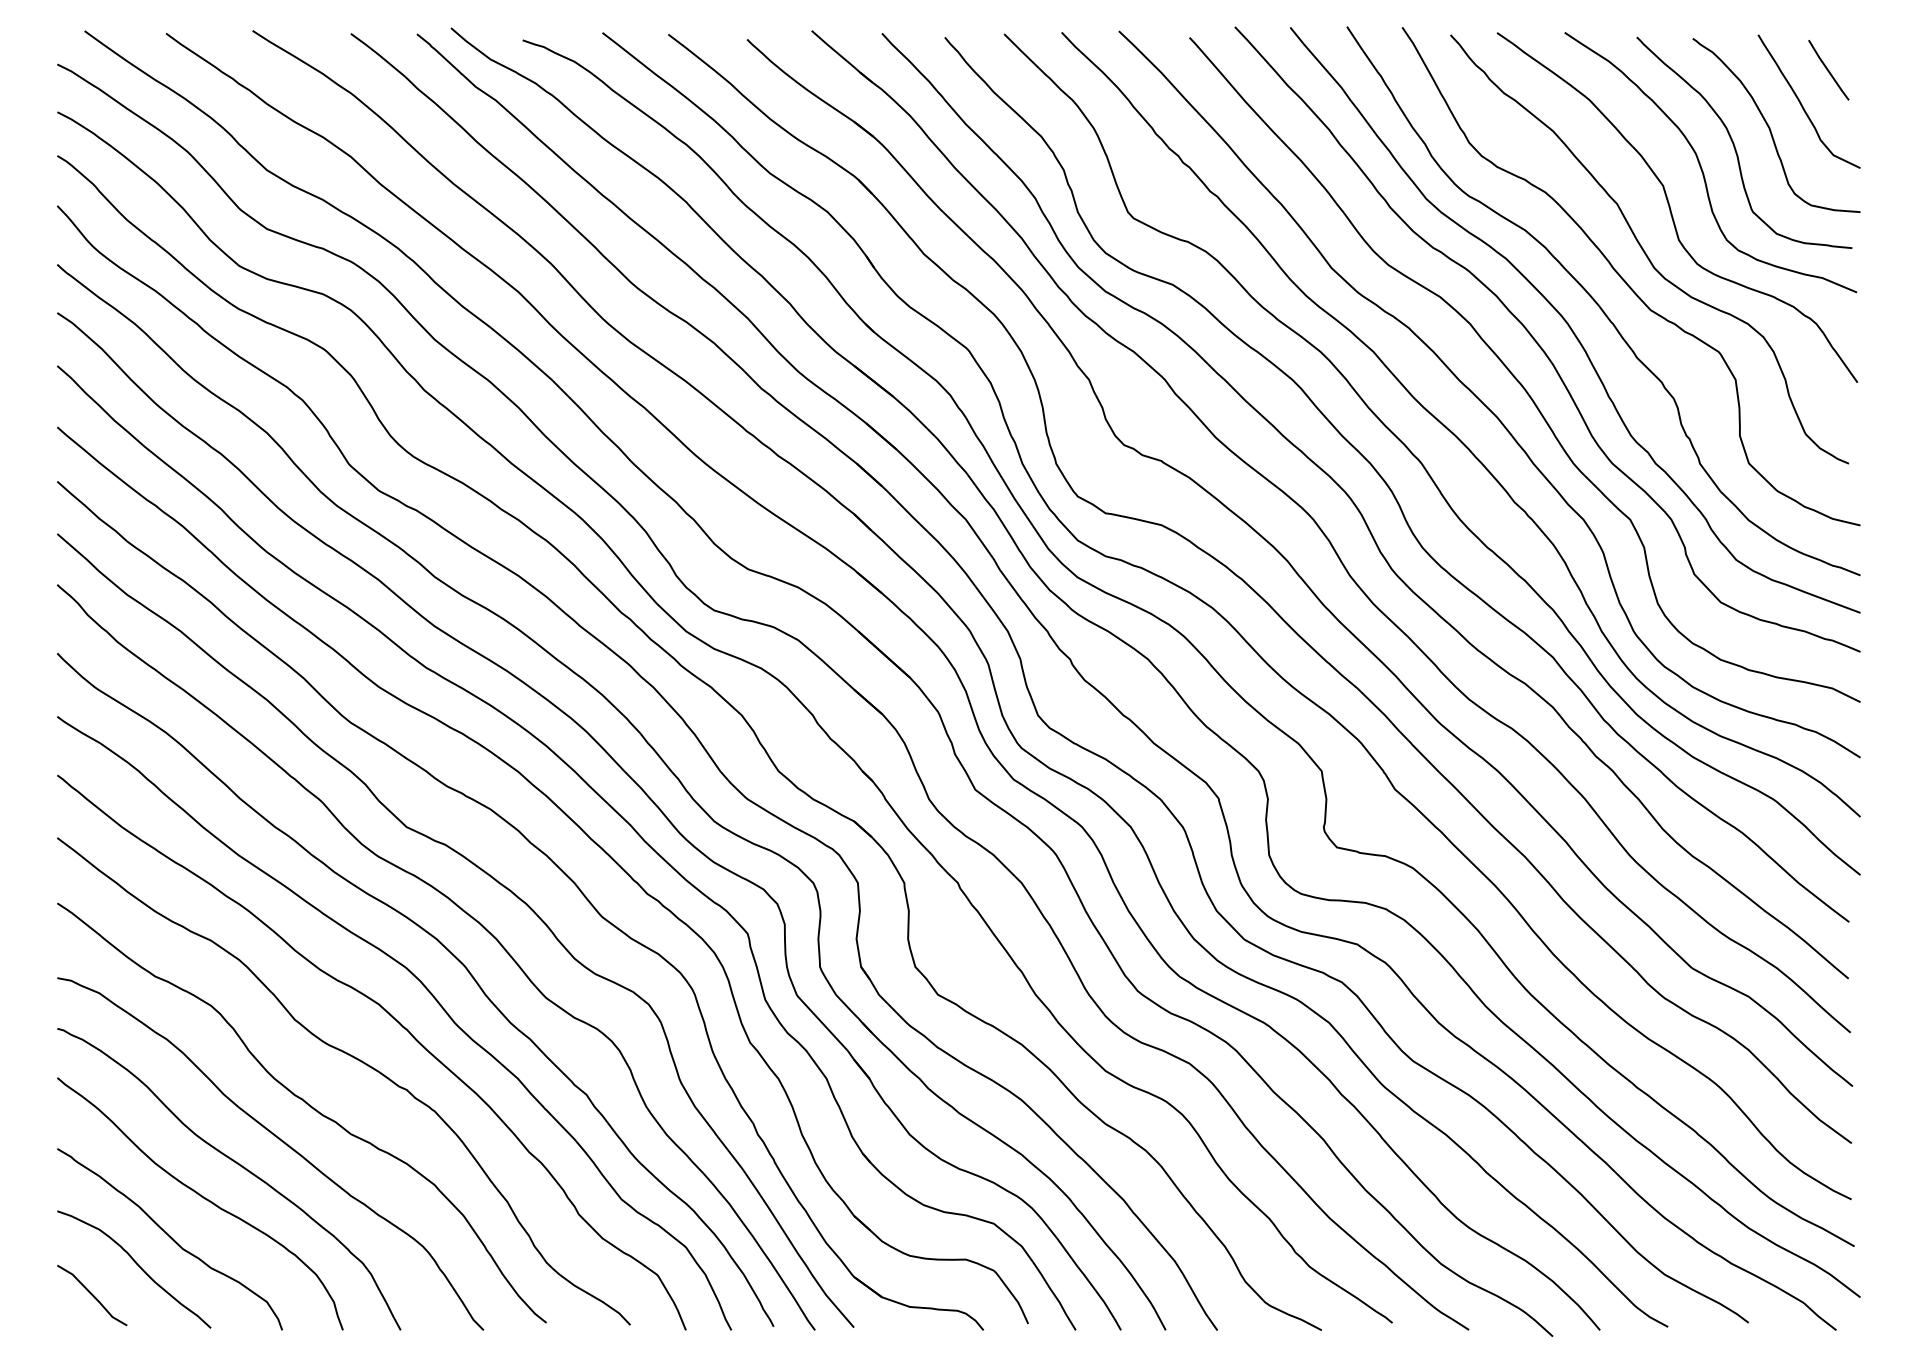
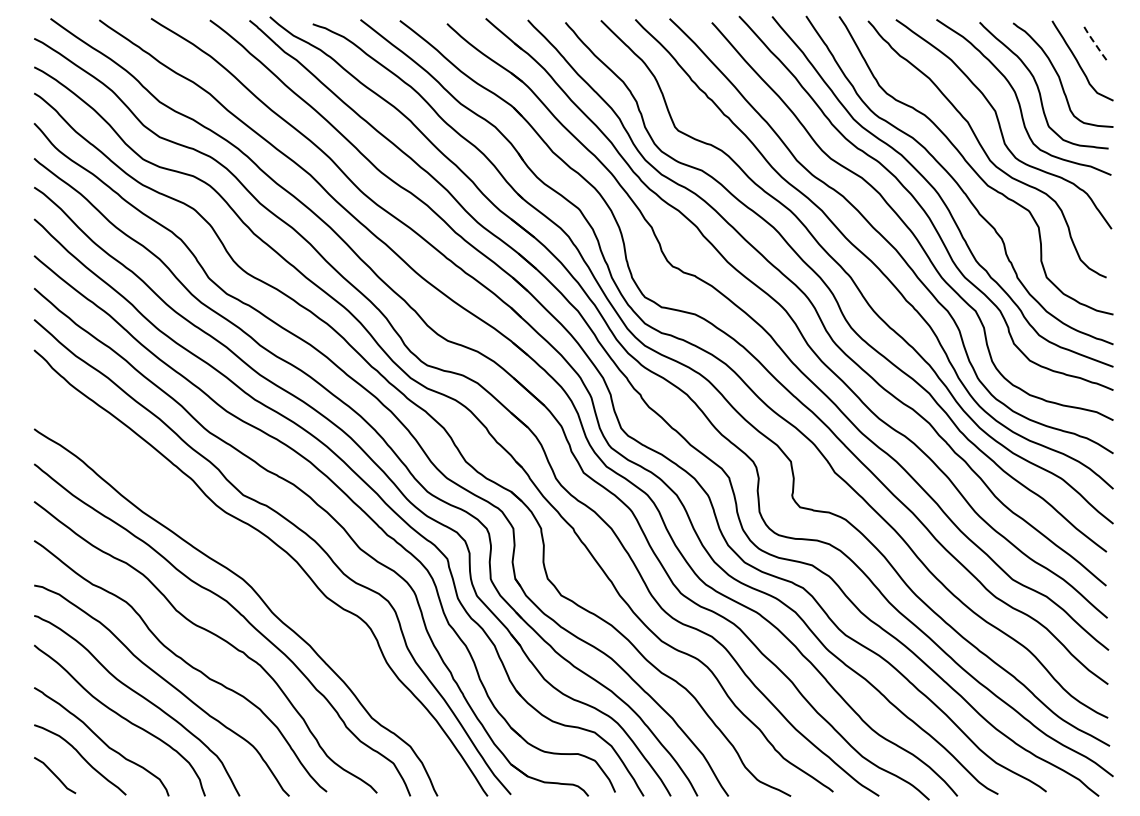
line: (1828, 70) -> (1094, 42), solid -> dashed
curve: (450, 954) -> (269, 571), removed

